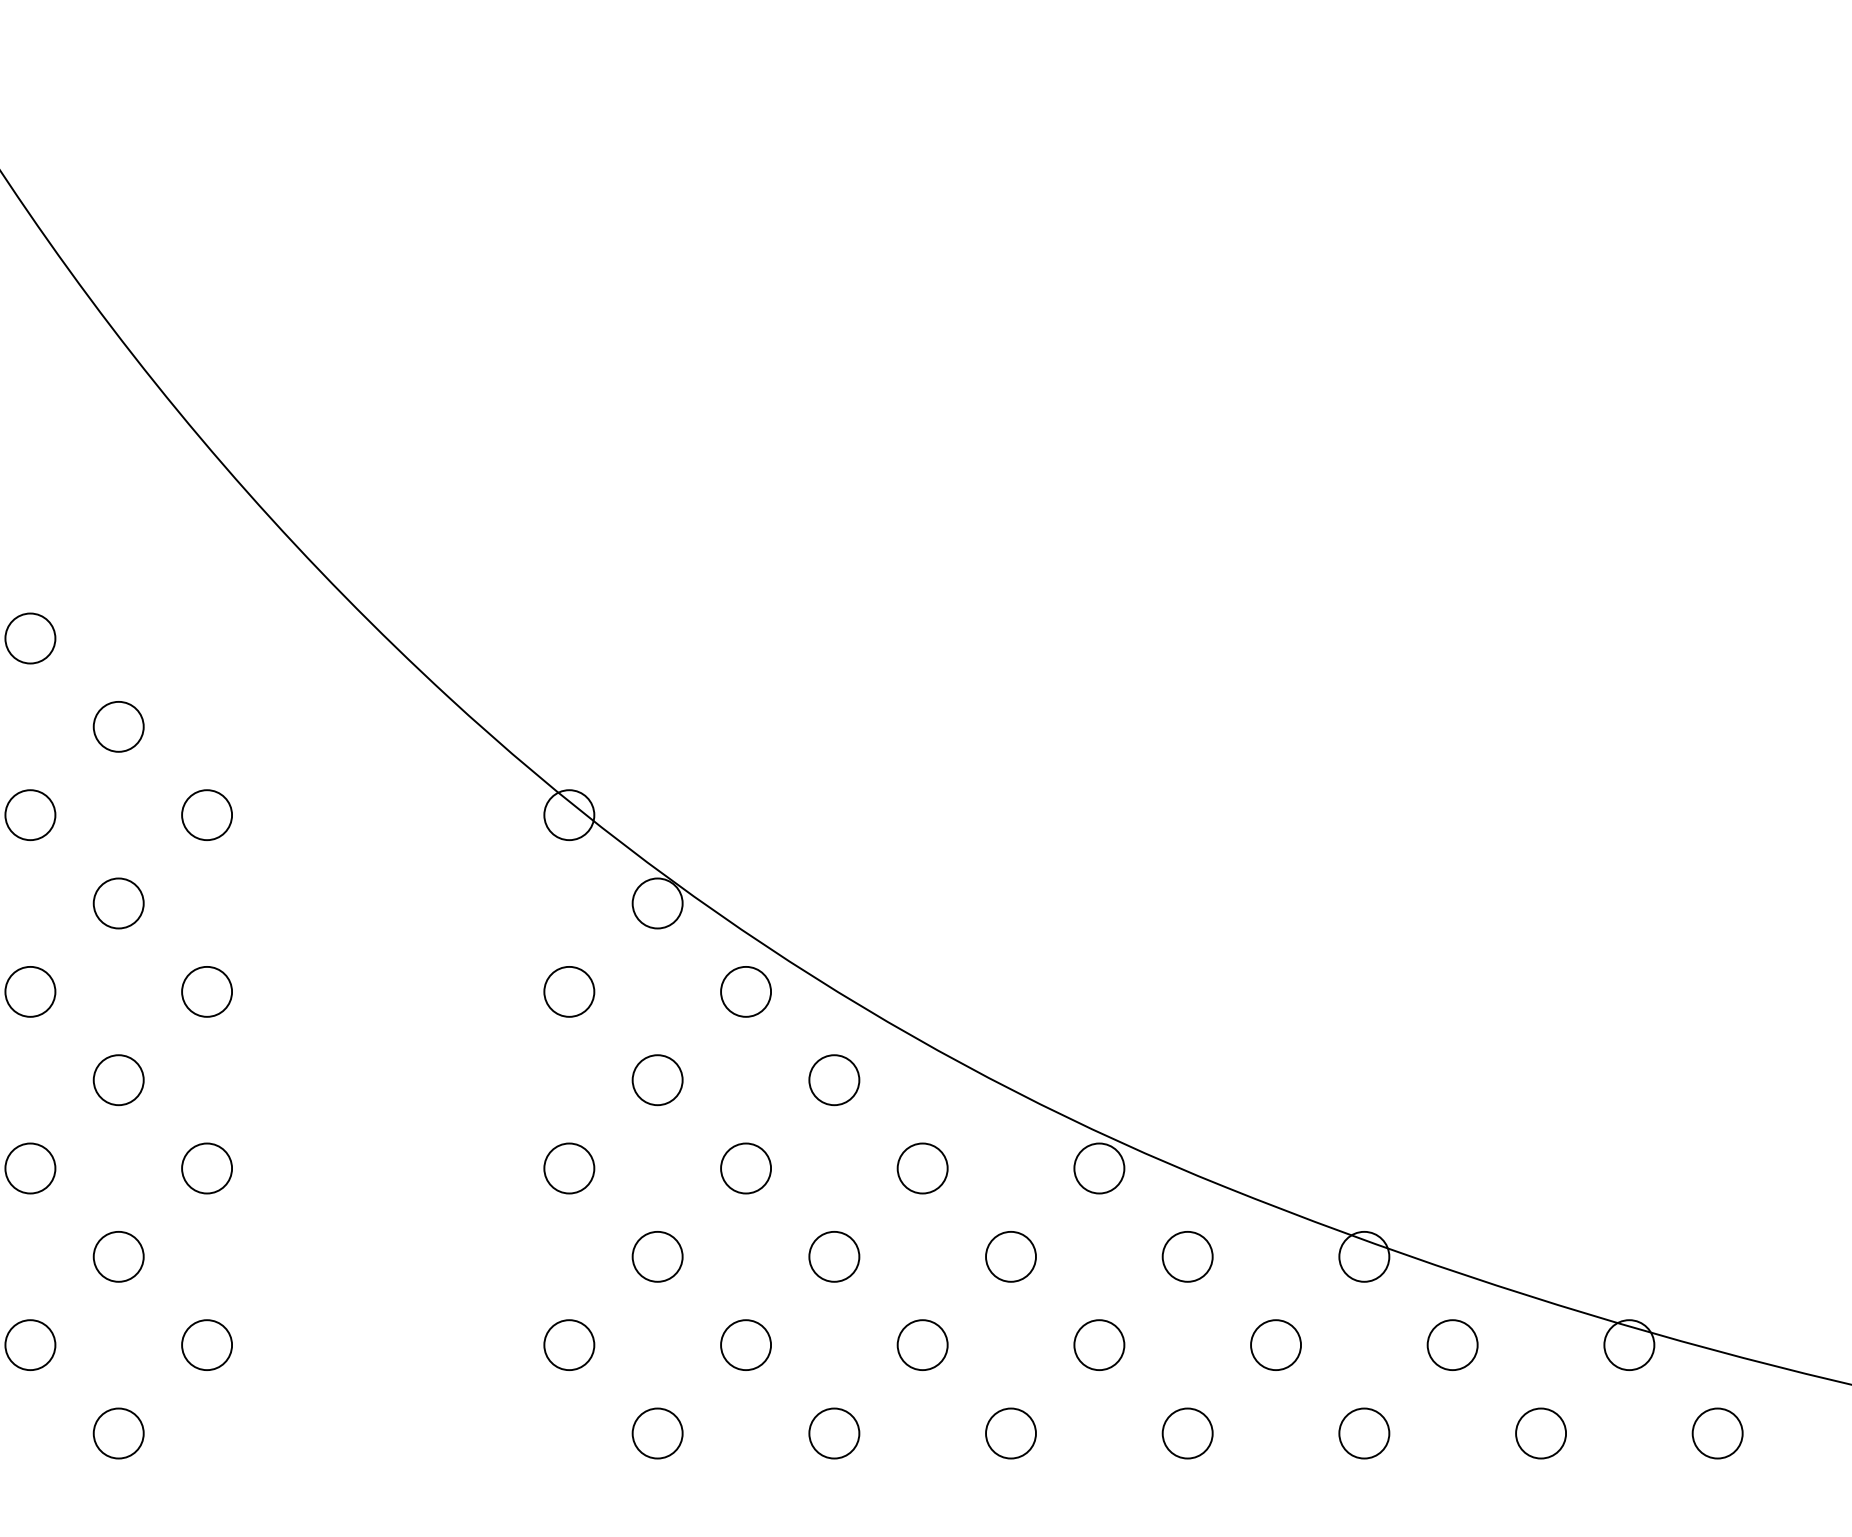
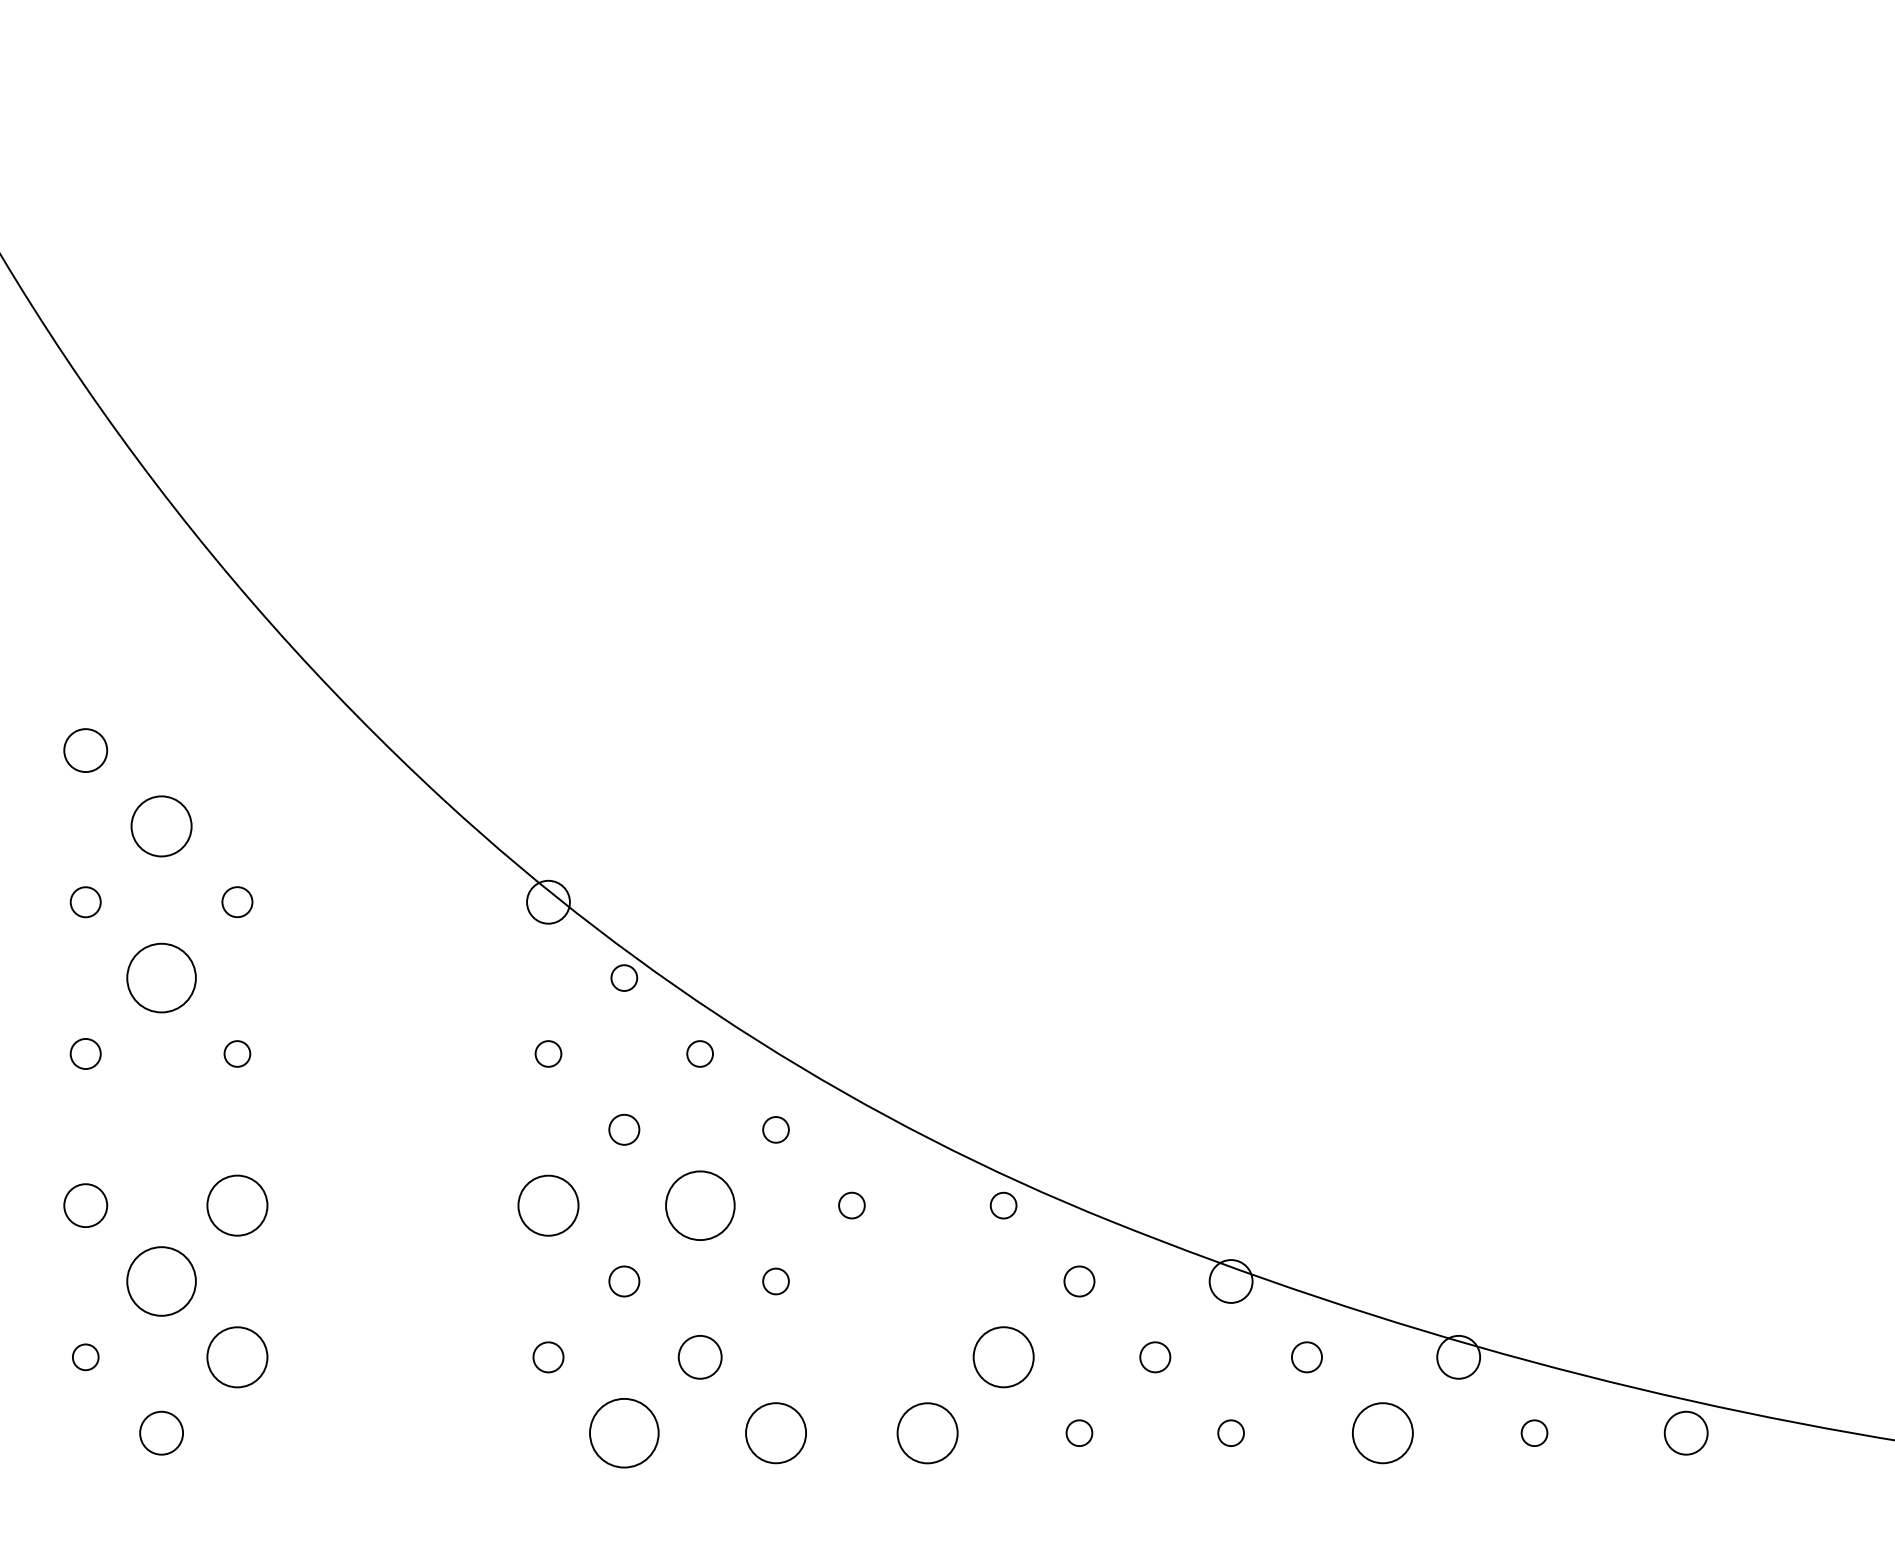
circle: (118, 725) -> (161, 825), size x1.4
circle: (30, 814) -> (85, 901), size x0.7
circle: (207, 814) -> (237, 901), size x0.7
circle: (118, 902) -> (161, 977), size x1.6
circle: (656, 902) -> (623, 977), size x0.6
circle: (30, 991) -> (85, 1053), size x0.7
circle: (205, 991) -> (236, 1053), size x0.6
circle: (569, 991) -> (548, 1053), size x0.6
circle: (745, 991) -> (699, 1053), size x0.6
circle: (118, 1079) -> (161, 1129), removed
circle: (656, 1079) -> (623, 1129), size x0.7
circle: (833, 1079) -> (775, 1129), size x0.6
circle: (205, 1168) -> (236, 1205), size x1.4
circle: (569, 1168) -> (548, 1205), size x1.4
circle: (745, 1168) -> (699, 1205), size x1.6
circle: (922, 1168) -> (851, 1205), size x0.6
circle: (1099, 1168) -> (1003, 1205), size x0.6
circle: (118, 1256) -> (161, 1281), size x1.6
circle: (657, 1256) -> (624, 1281), size x0.7
circle: (833, 1256) -> (775, 1281), size x0.6
circle: (1010, 1256) -> (927, 1281), removed
circle: (1187, 1256) -> (1079, 1281), size x0.7
circle: (30, 1344) -> (85, 1356), size x0.6
circle: (205, 1344) -> (236, 1356), size x1.4
circle: (1275, 1344) -> (1154, 1356), size x0.7
circle: (1452, 1344) -> (1306, 1356), size x0.7
circle: (569, 1345) -> (548, 1357), size x0.7
circle: (922, 1345) -> (851, 1357), removed
circle: (1099, 1345) -> (1003, 1357), size x1.4
circle: (656, 1432) -> (623, 1432), size x1.6
circle: (833, 1432) -> (775, 1432), size x1.4
circle: (1010, 1432) -> (927, 1432), size x1.4
circle: (1187, 1432) -> (1079, 1432), size x0.6
circle: (1363, 1432) -> (1230, 1432), size x0.6
circle: (1540, 1432) -> (1382, 1432), size x1.4
circle: (1717, 1432) -> (1534, 1432), size x0.6

